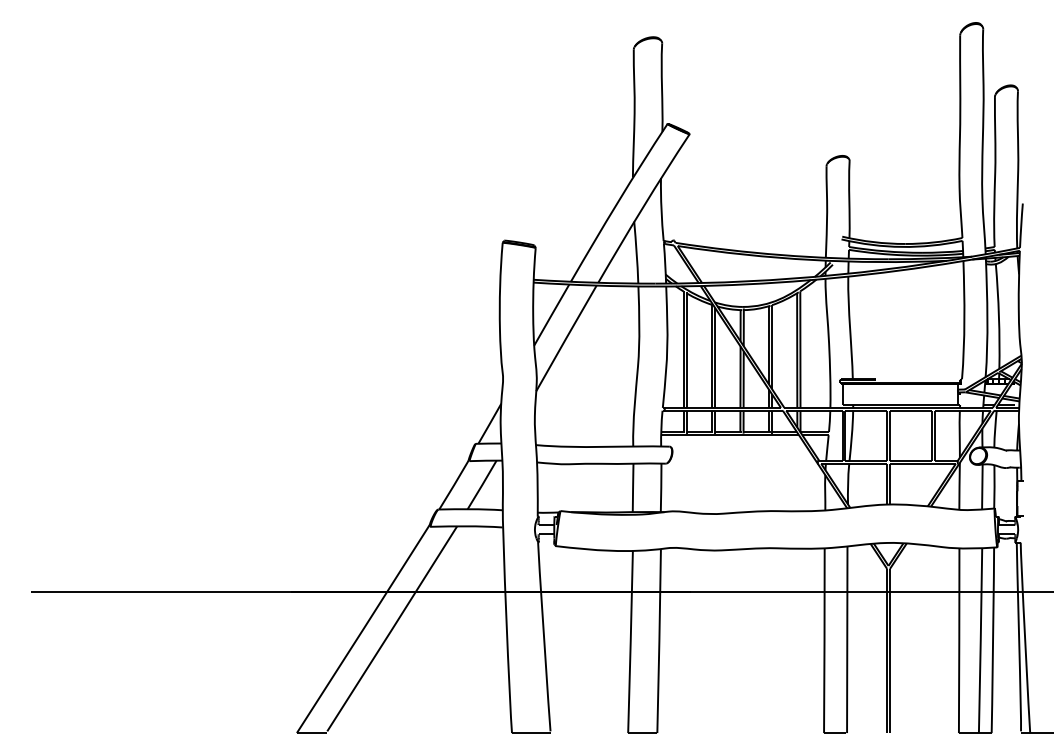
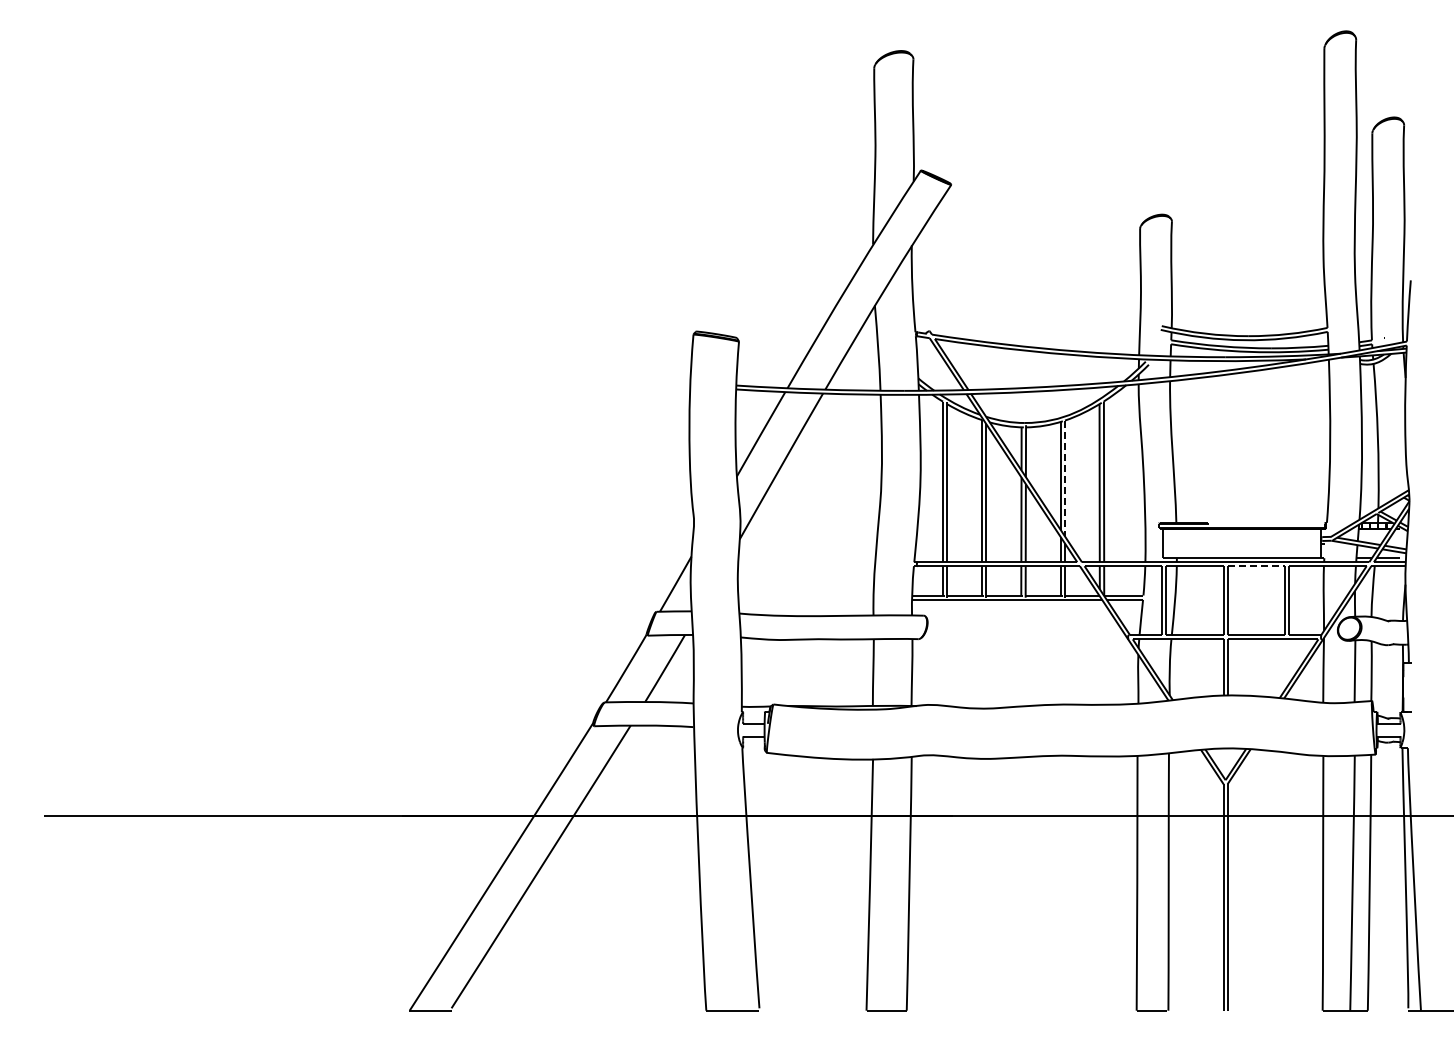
line: (772, 347) -> (1065, 478), solid -> dashed
line: (910, 410) -> (1256, 566), solid -> dashed

